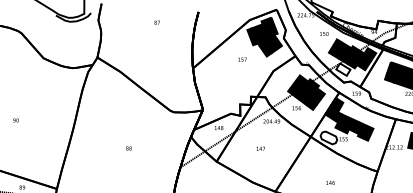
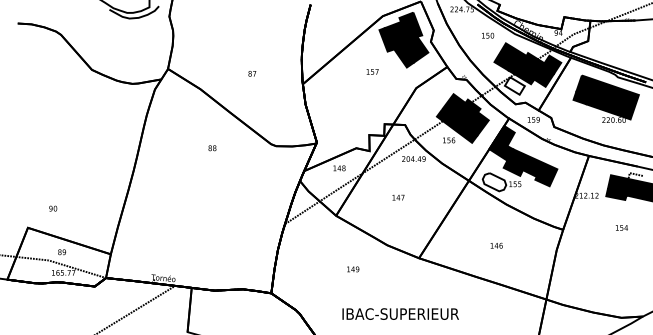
text: (157, 22) -> (252, 73), moved
text: (16, 120) -> (53, 208), moved
text: (128, 148) -> (212, 148), moved

